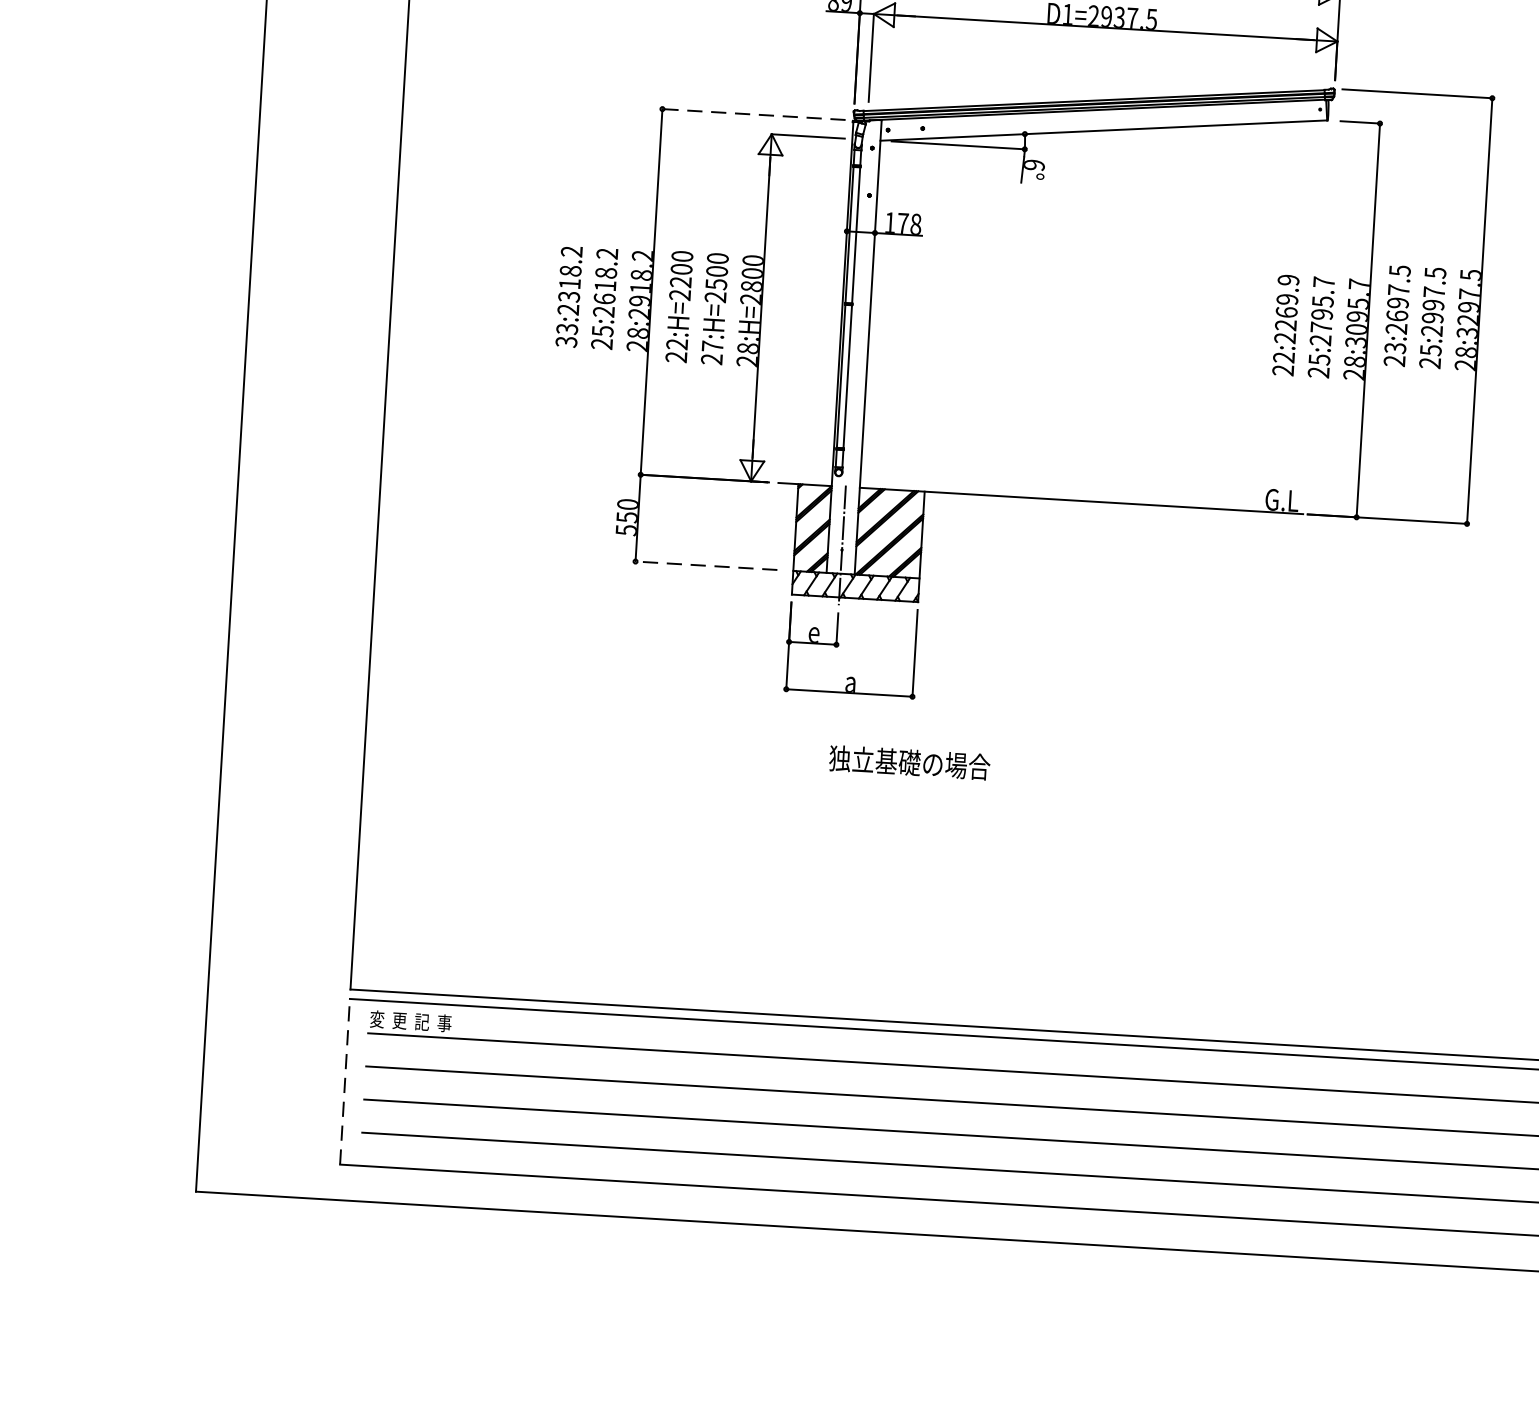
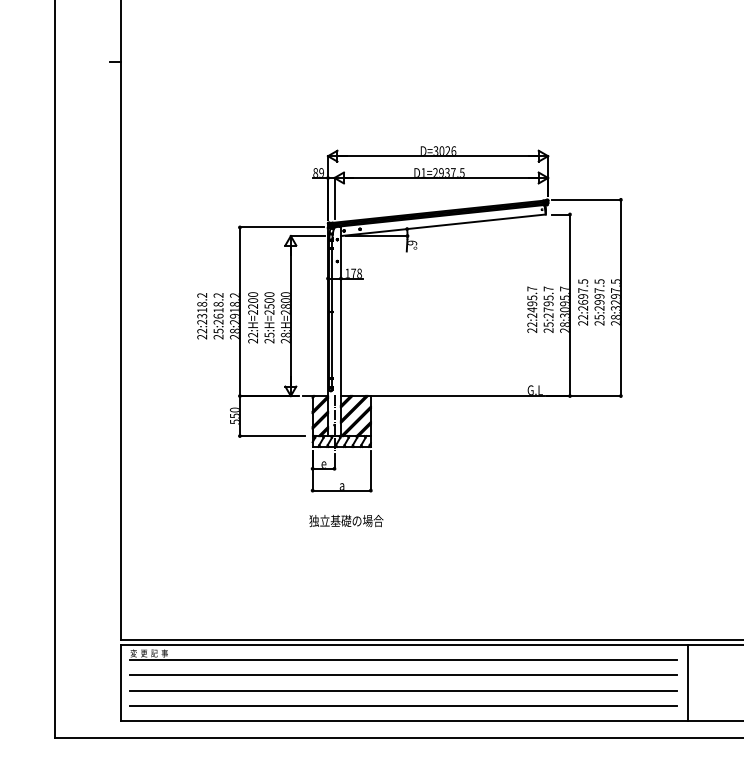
line: (752, 114) -> (281, 227), dashed -> solid
text: (1287, 303) -> (532, 299), 22:2269.9 -> 22:2495.7
text: (567, 334) -> (202, 333), 33:2318.2 -> 22:2318.2
text: (712, 345) -> (269, 334), 27:H=2500 -> 25:H=2500
text: (1396, 346) -> (583, 316), 23:2697.5 -> 22:2697.5
line: (706, 566) -> (272, 436), dashed -> solid
text: (909, 763) -> (346, 521), moved
line: (344, 1080) -> (120, 682), dashed -> solid

